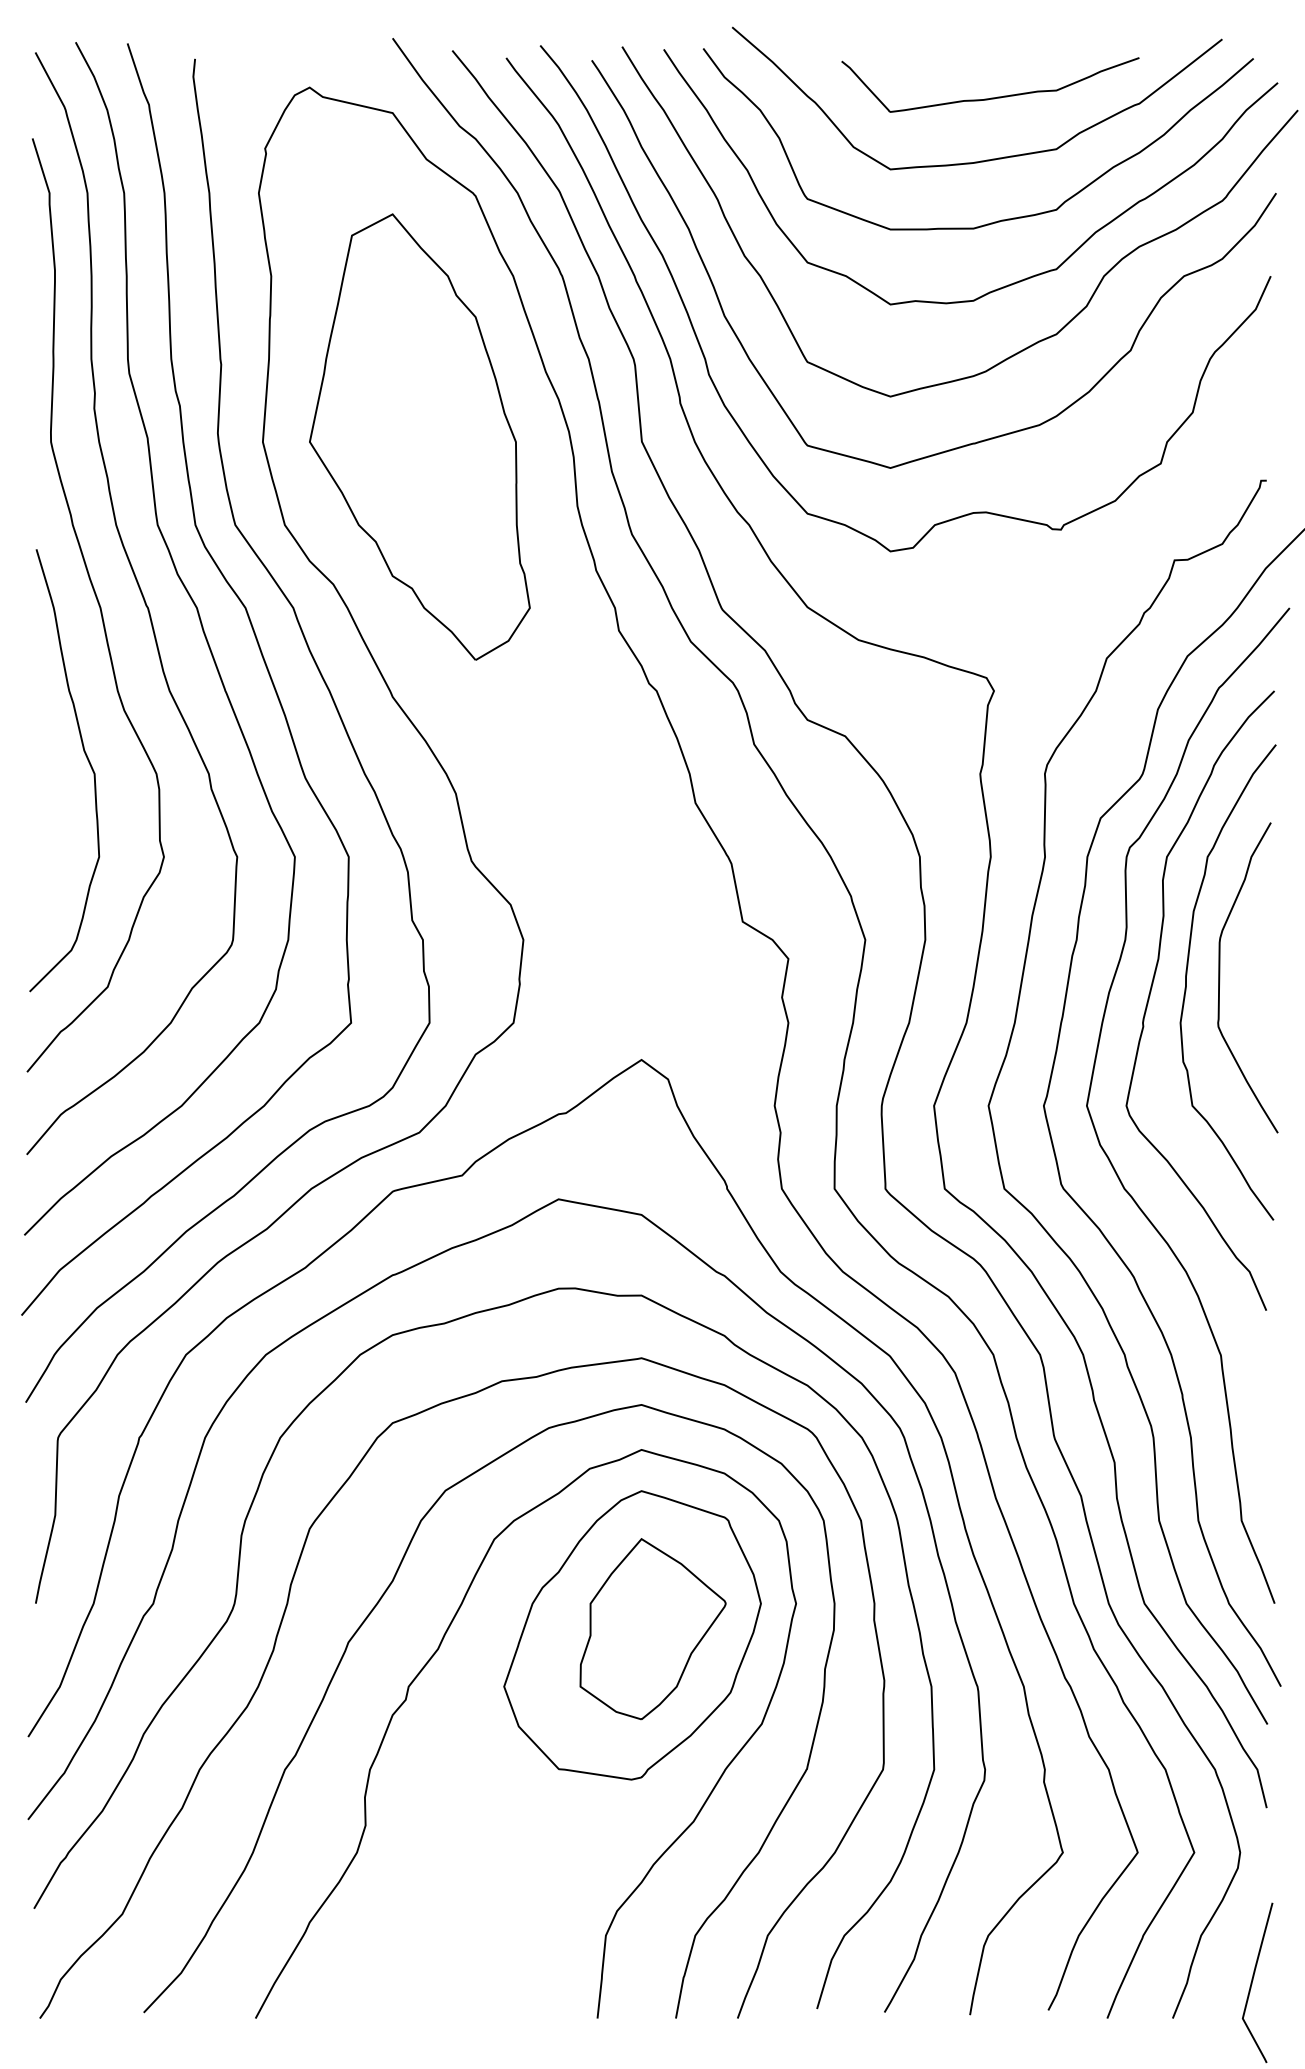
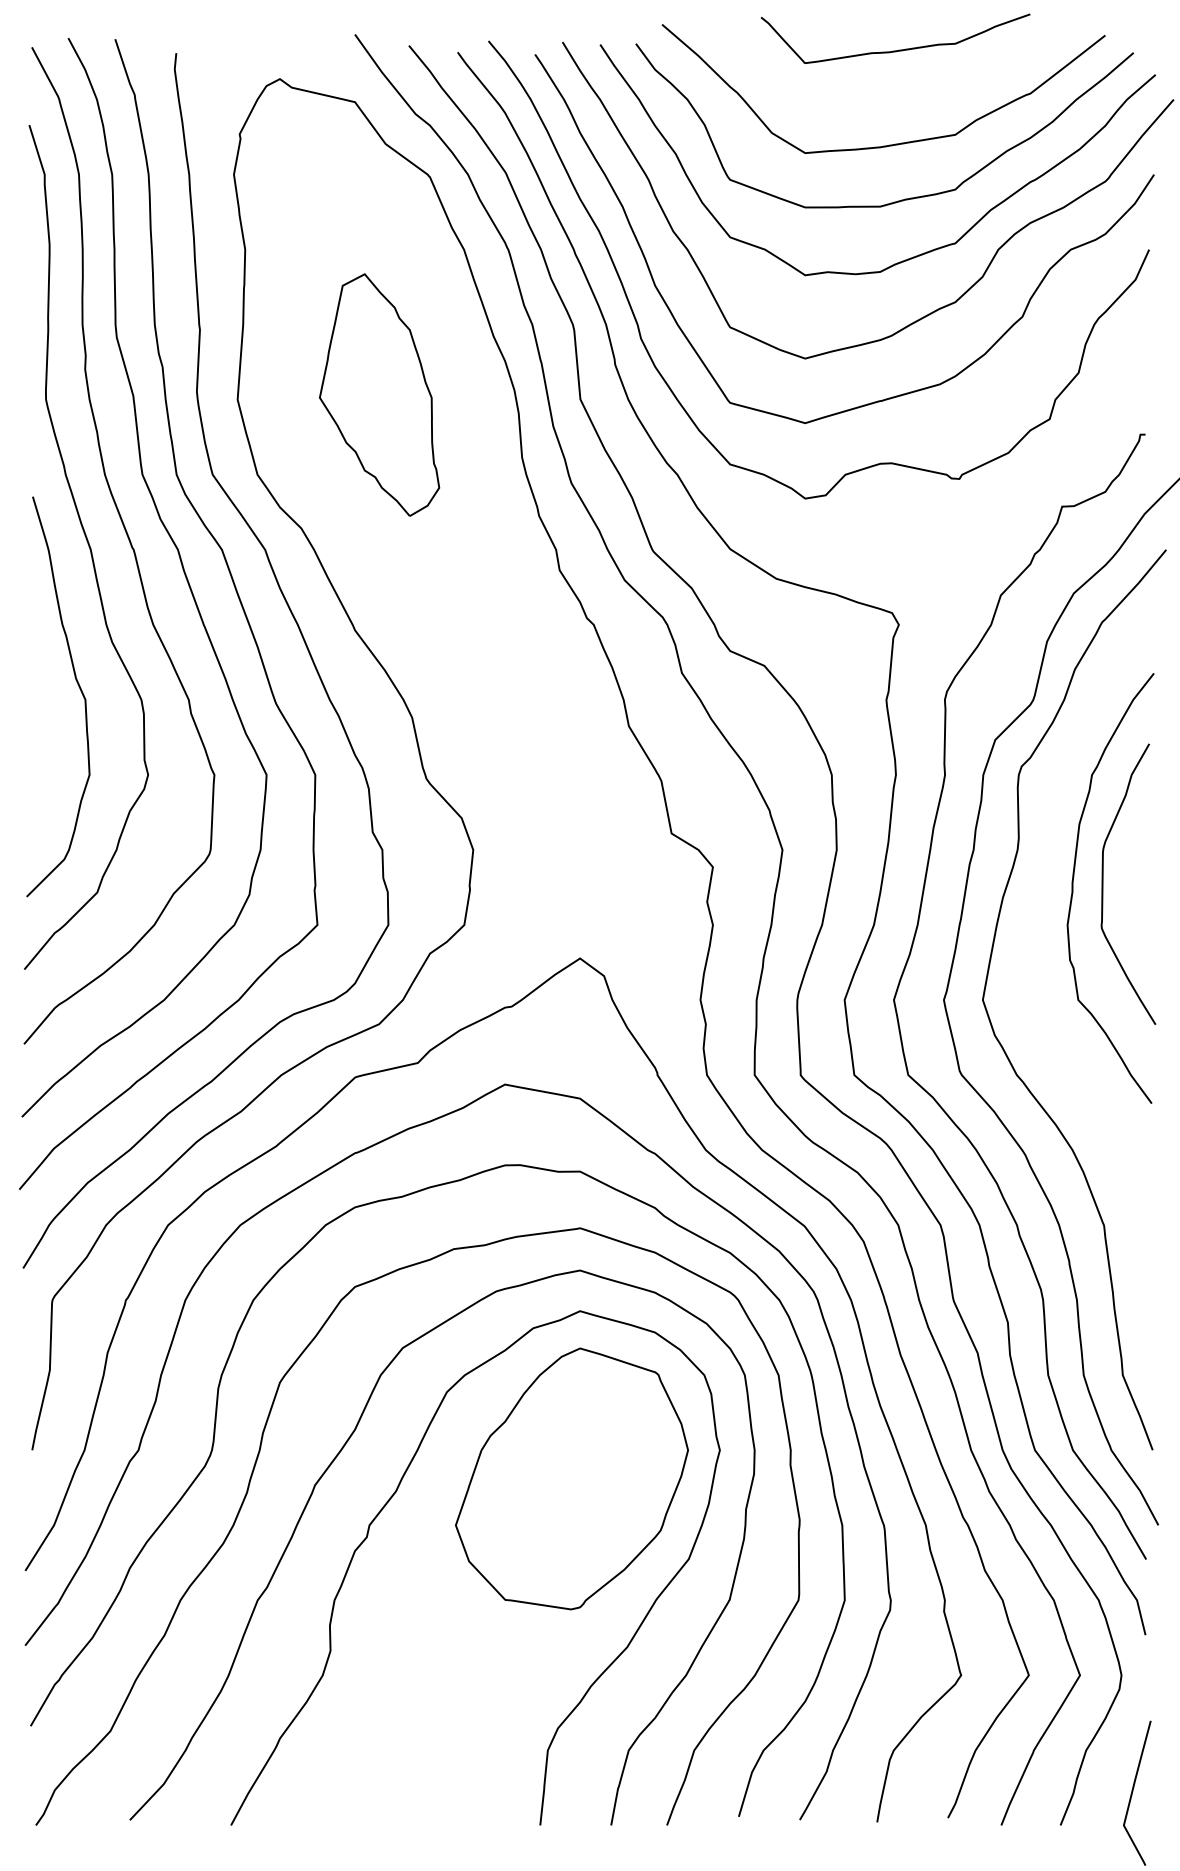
curve: (994, 96) -> (899, 49), moved
part: (419, 436) -> (379, 394), size x0.6
curve: (1152, 986) -> (1042, 892), removed
part: (653, 1628) -> (590, 1472), removed

